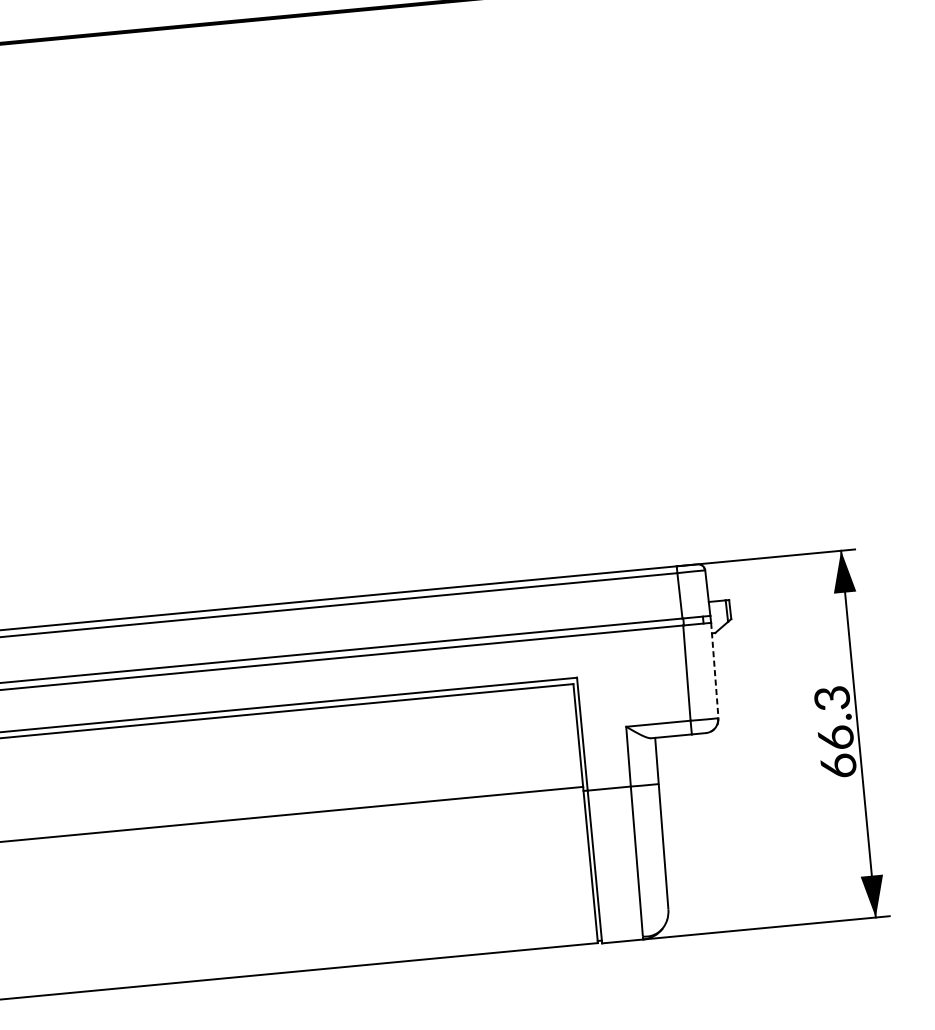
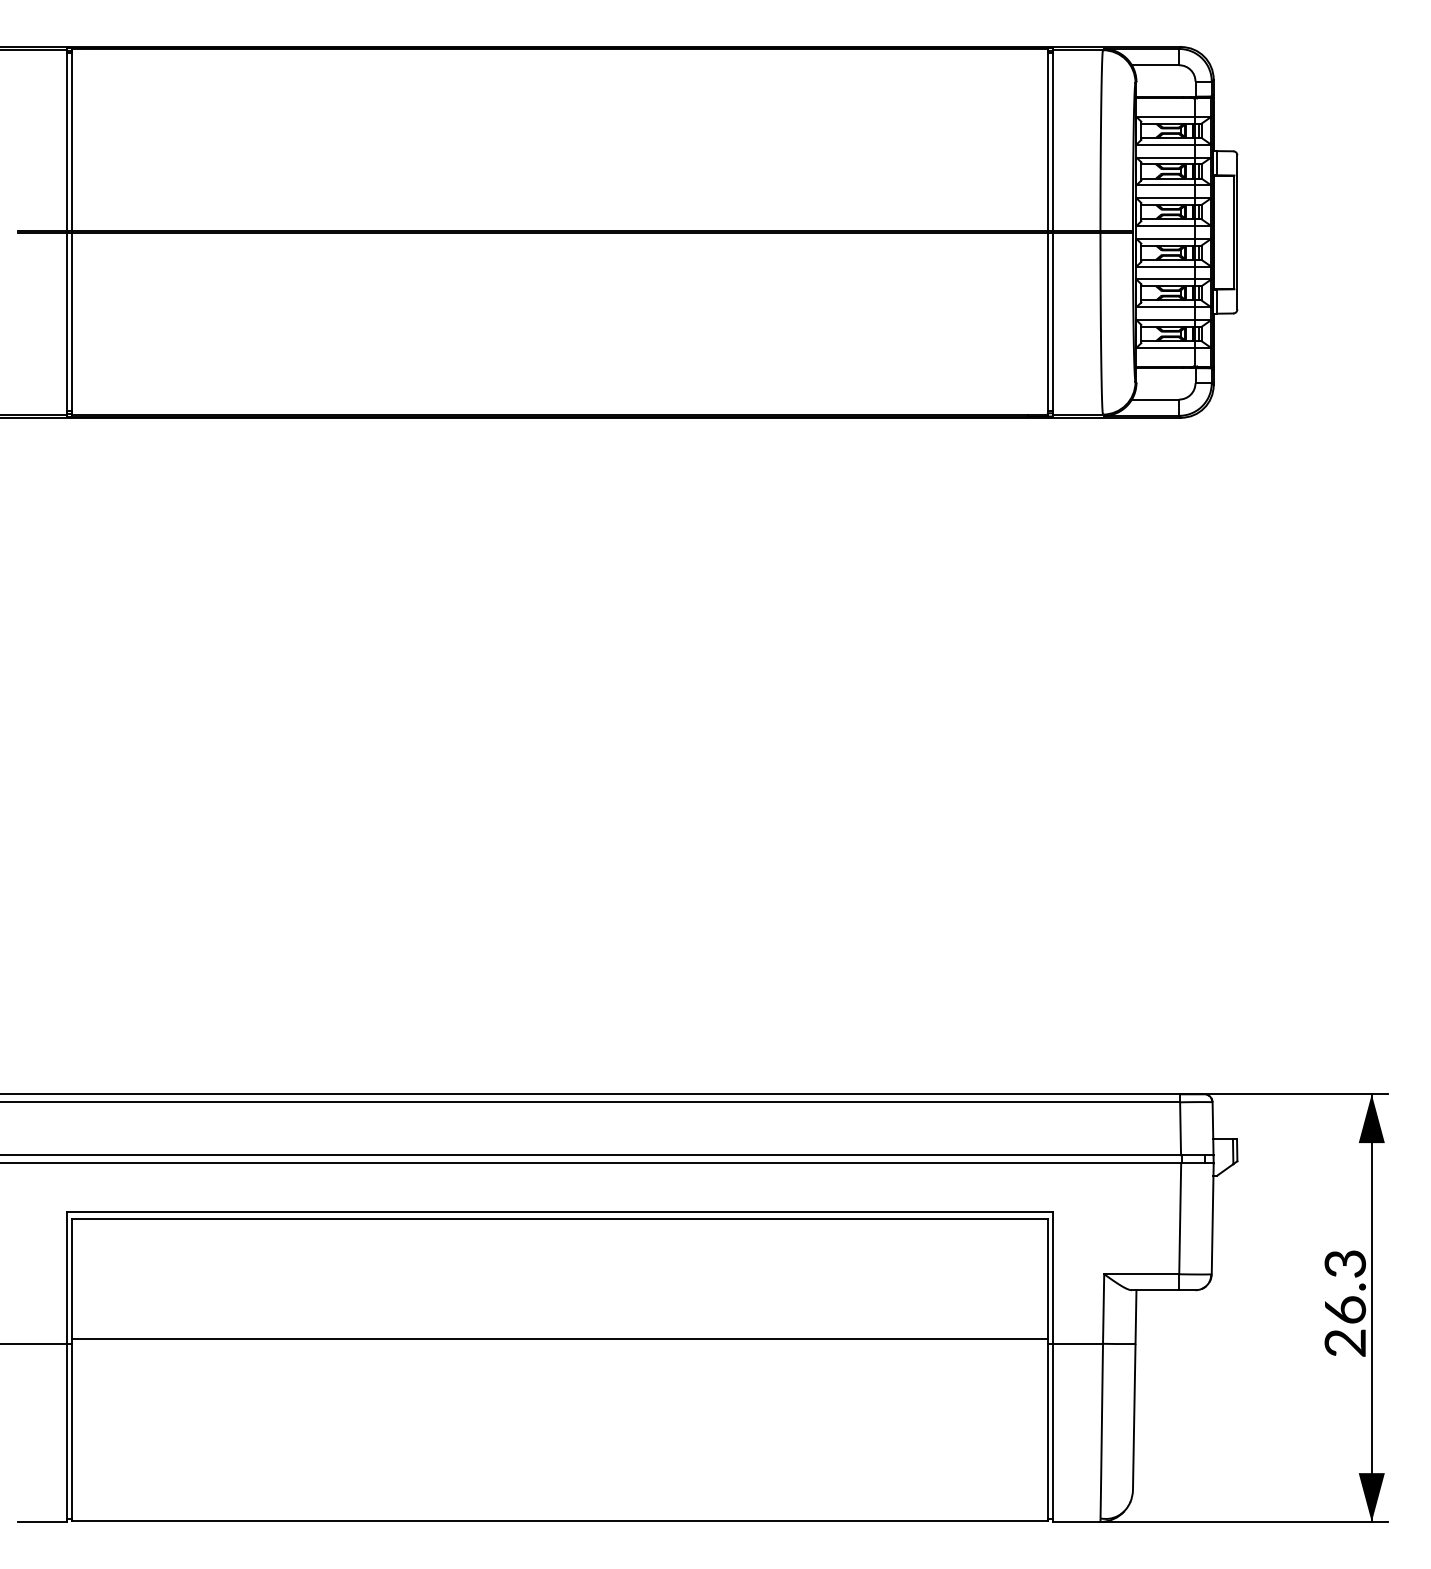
line: (714, 671) -> (1212, 1219), dashed -> solid
text: (838, 765) -> (1345, 1342), 66.3 -> 26.3

